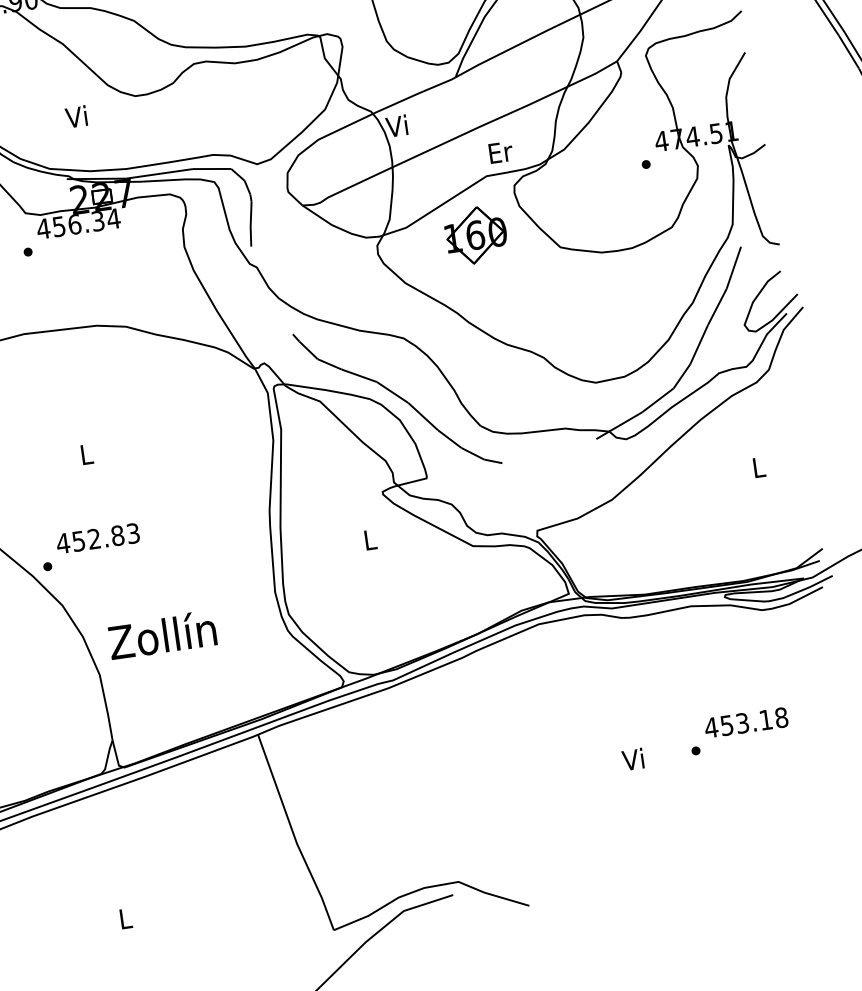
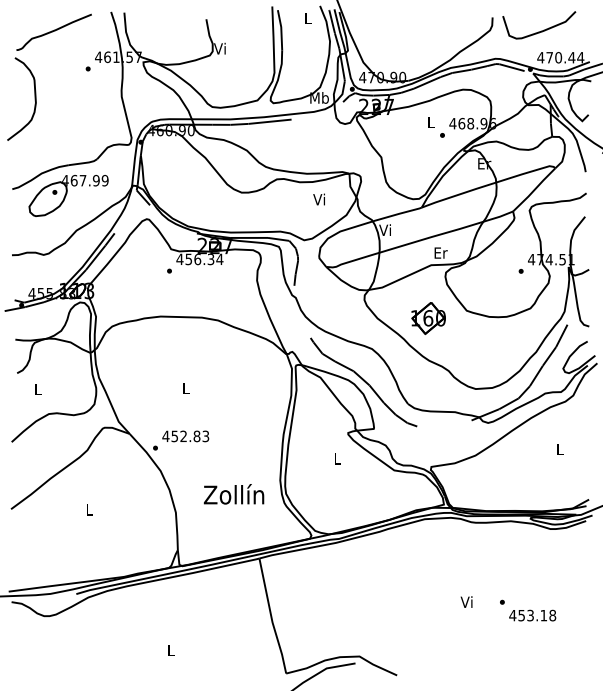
text: (75, 116) -> (318, 199), moved
part: (475, 235) -> (428, 318), moved
text: (161, 635) -> (233, 494), moved
text: (745, 722) -> (532, 615), moved

